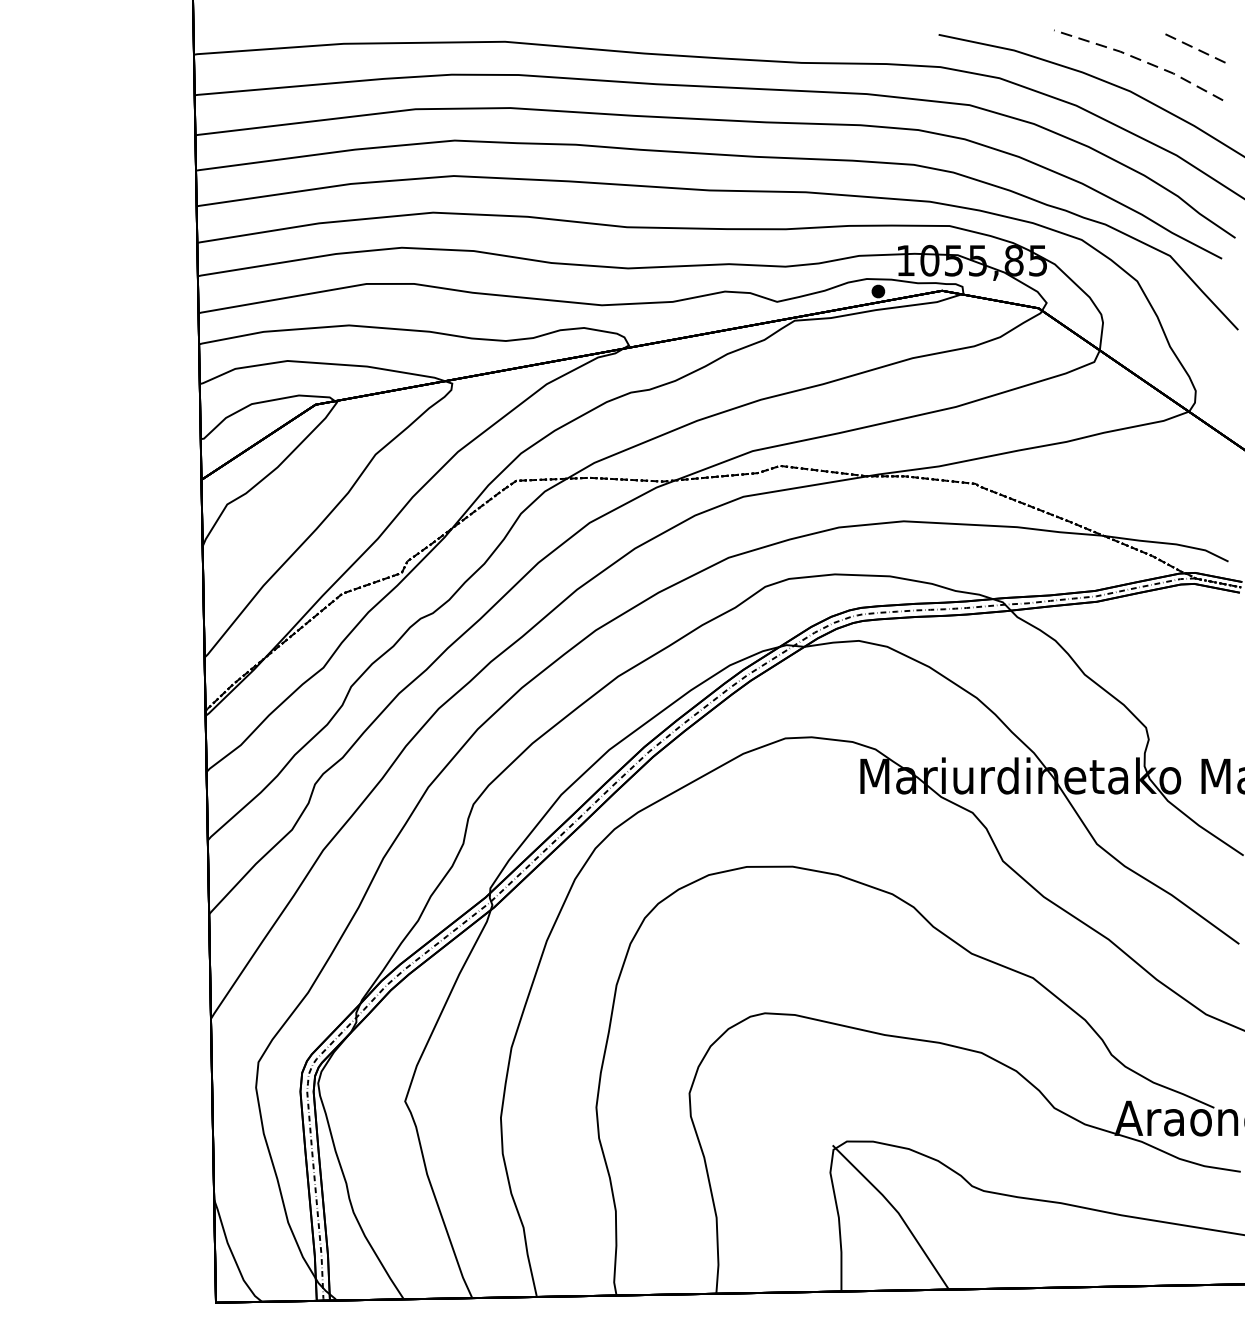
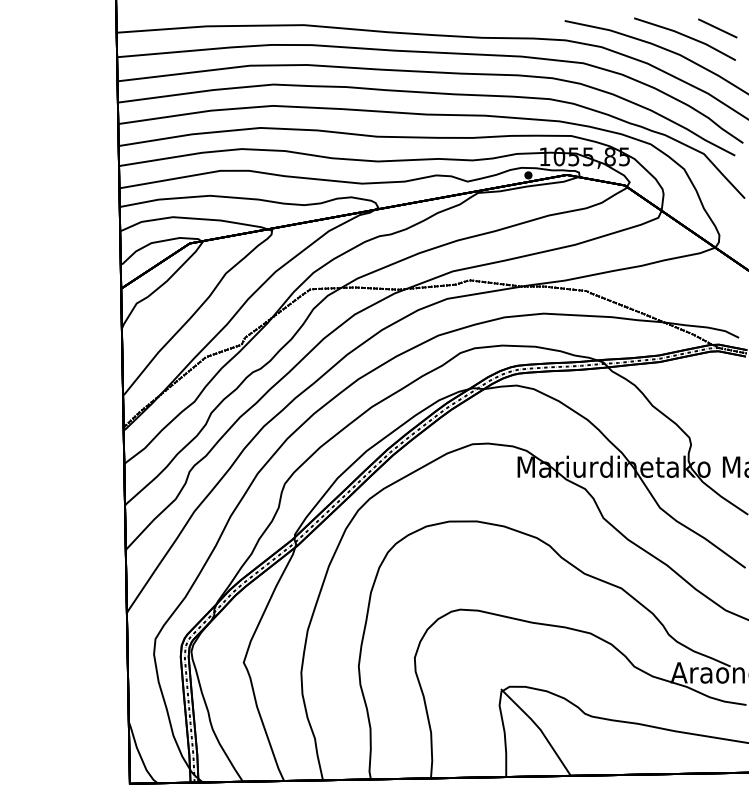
line: (1192, 47) -> (717, 28), dashed -> solid
line: (1141, 60) -> (686, 36), dashed -> solid

